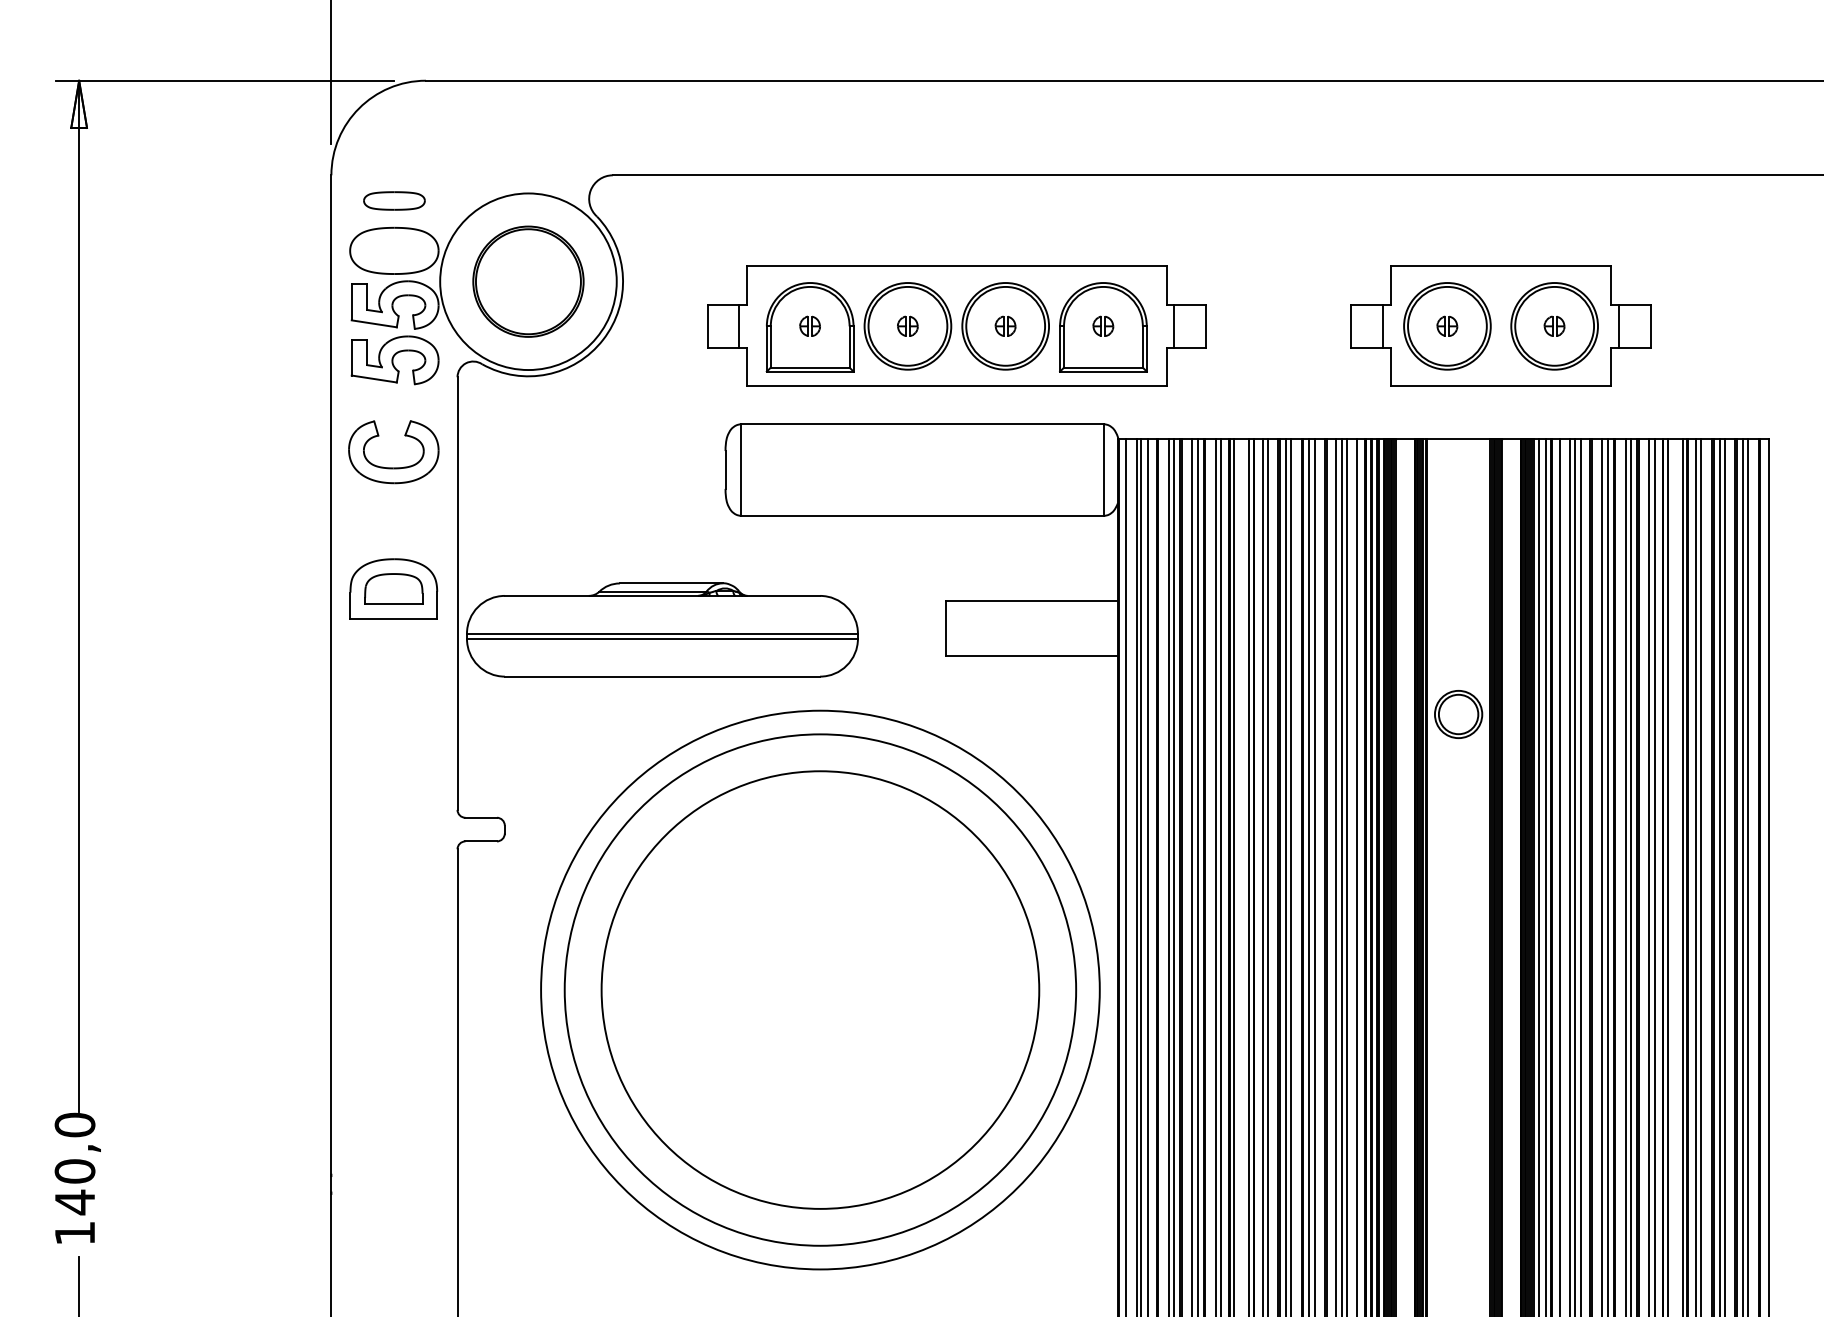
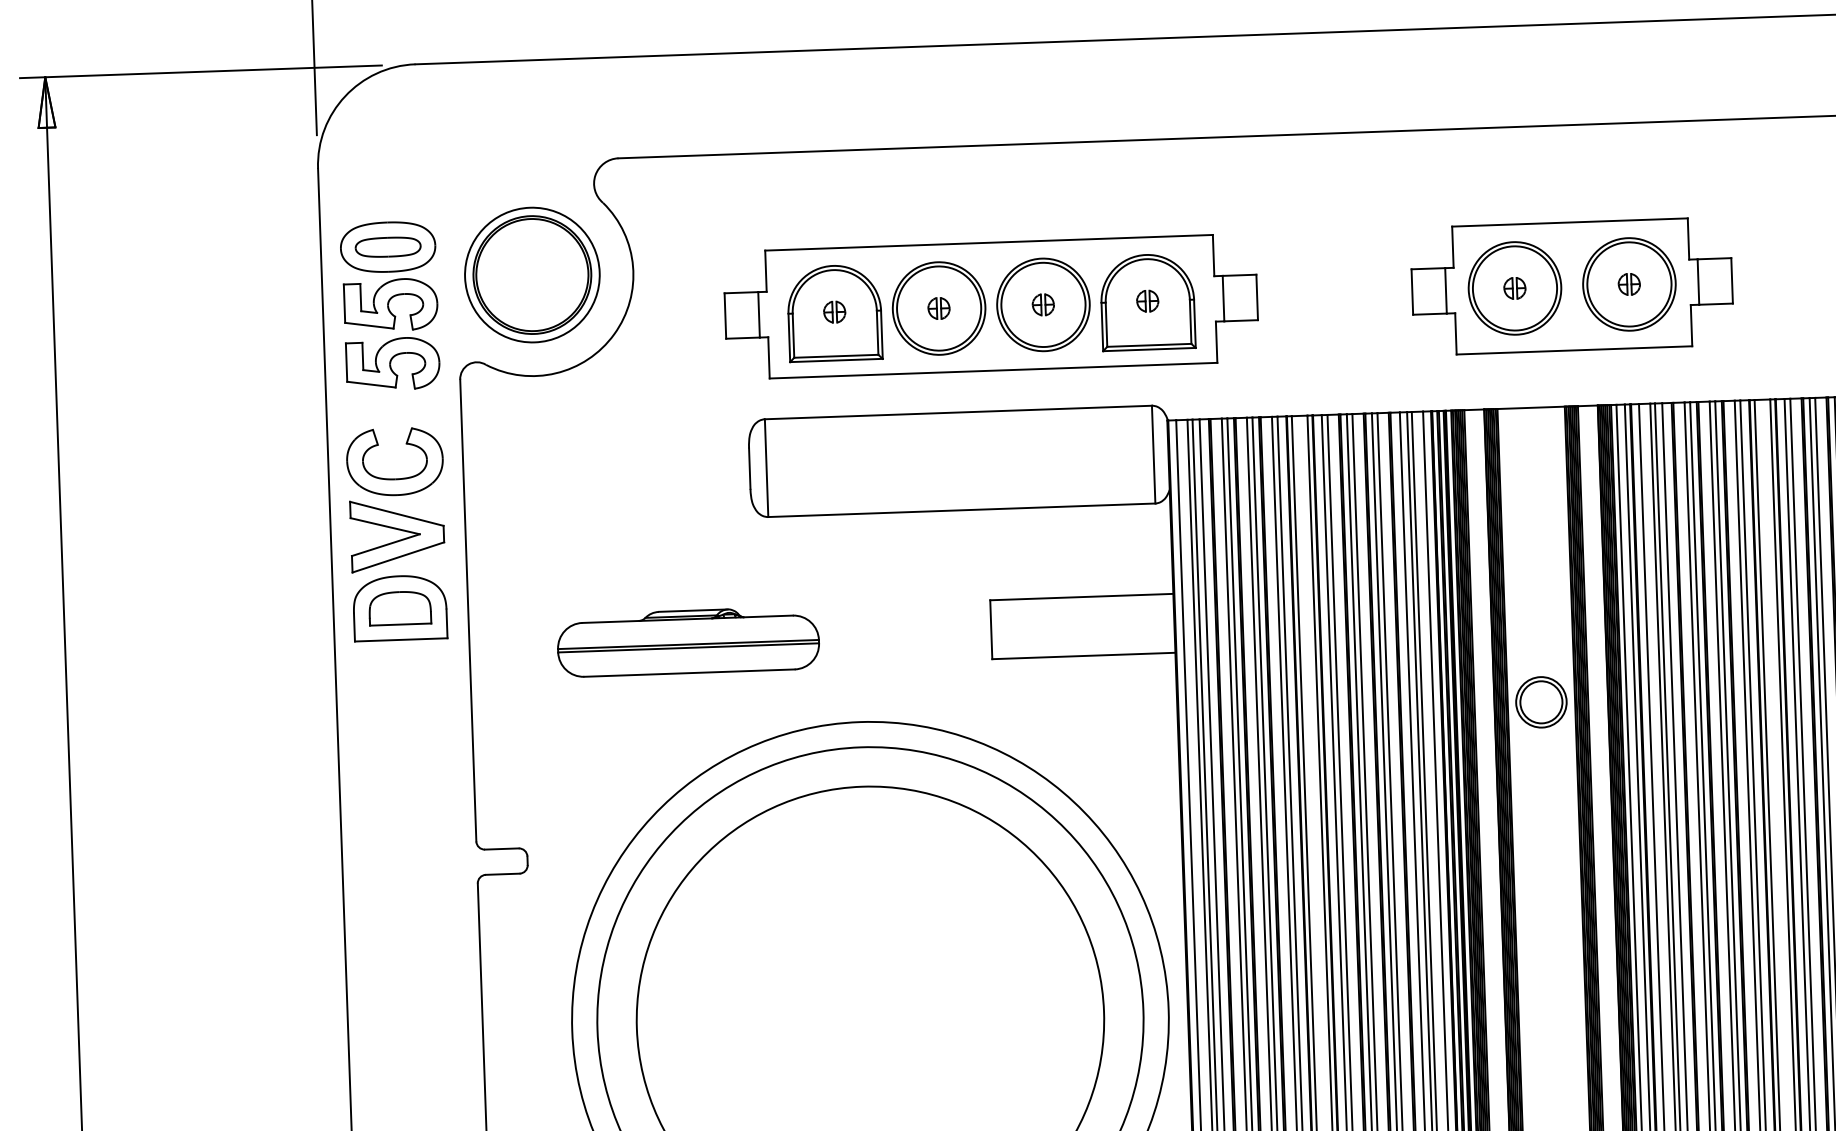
part: (394, 200) -> (388, 246), moved
circle: (528, 281) -> (532, 274), size x0.71
part: (393, 521) -> (397, 536), added
part: (662, 630) -> (688, 642), size x0.62

